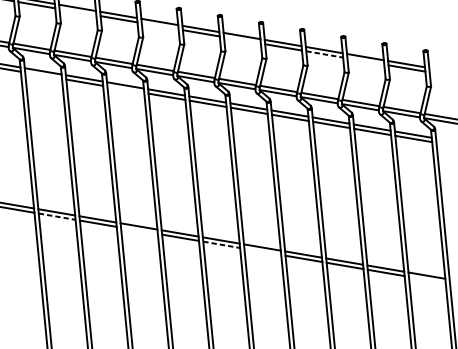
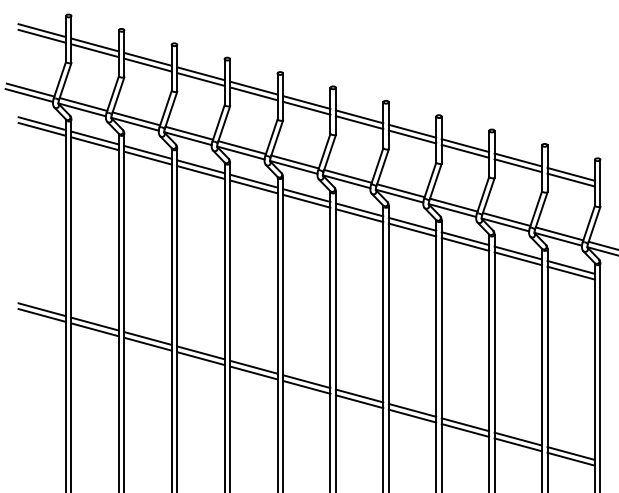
line: (77, 11) -> (147, 64), added
line: (159, 26) -> (253, 93), added
line: (242, 40) -> (359, 122), added
line: (324, 54) -> (465, 151), dashed -> solid
line: (365, 61) -> (517, 165), added
line: (43, 75) -> (94, 143), added
line: (125, 89) -> (200, 172), added
line: (57, 216) -> (95, 329), dashed -> solid
line: (139, 230) -> (200, 358), added
line: (221, 244) -> (306, 387), dashed -> solid
line: (262, 251) -> (359, 401), added
line: (426, 279) -> (570, 458), added

